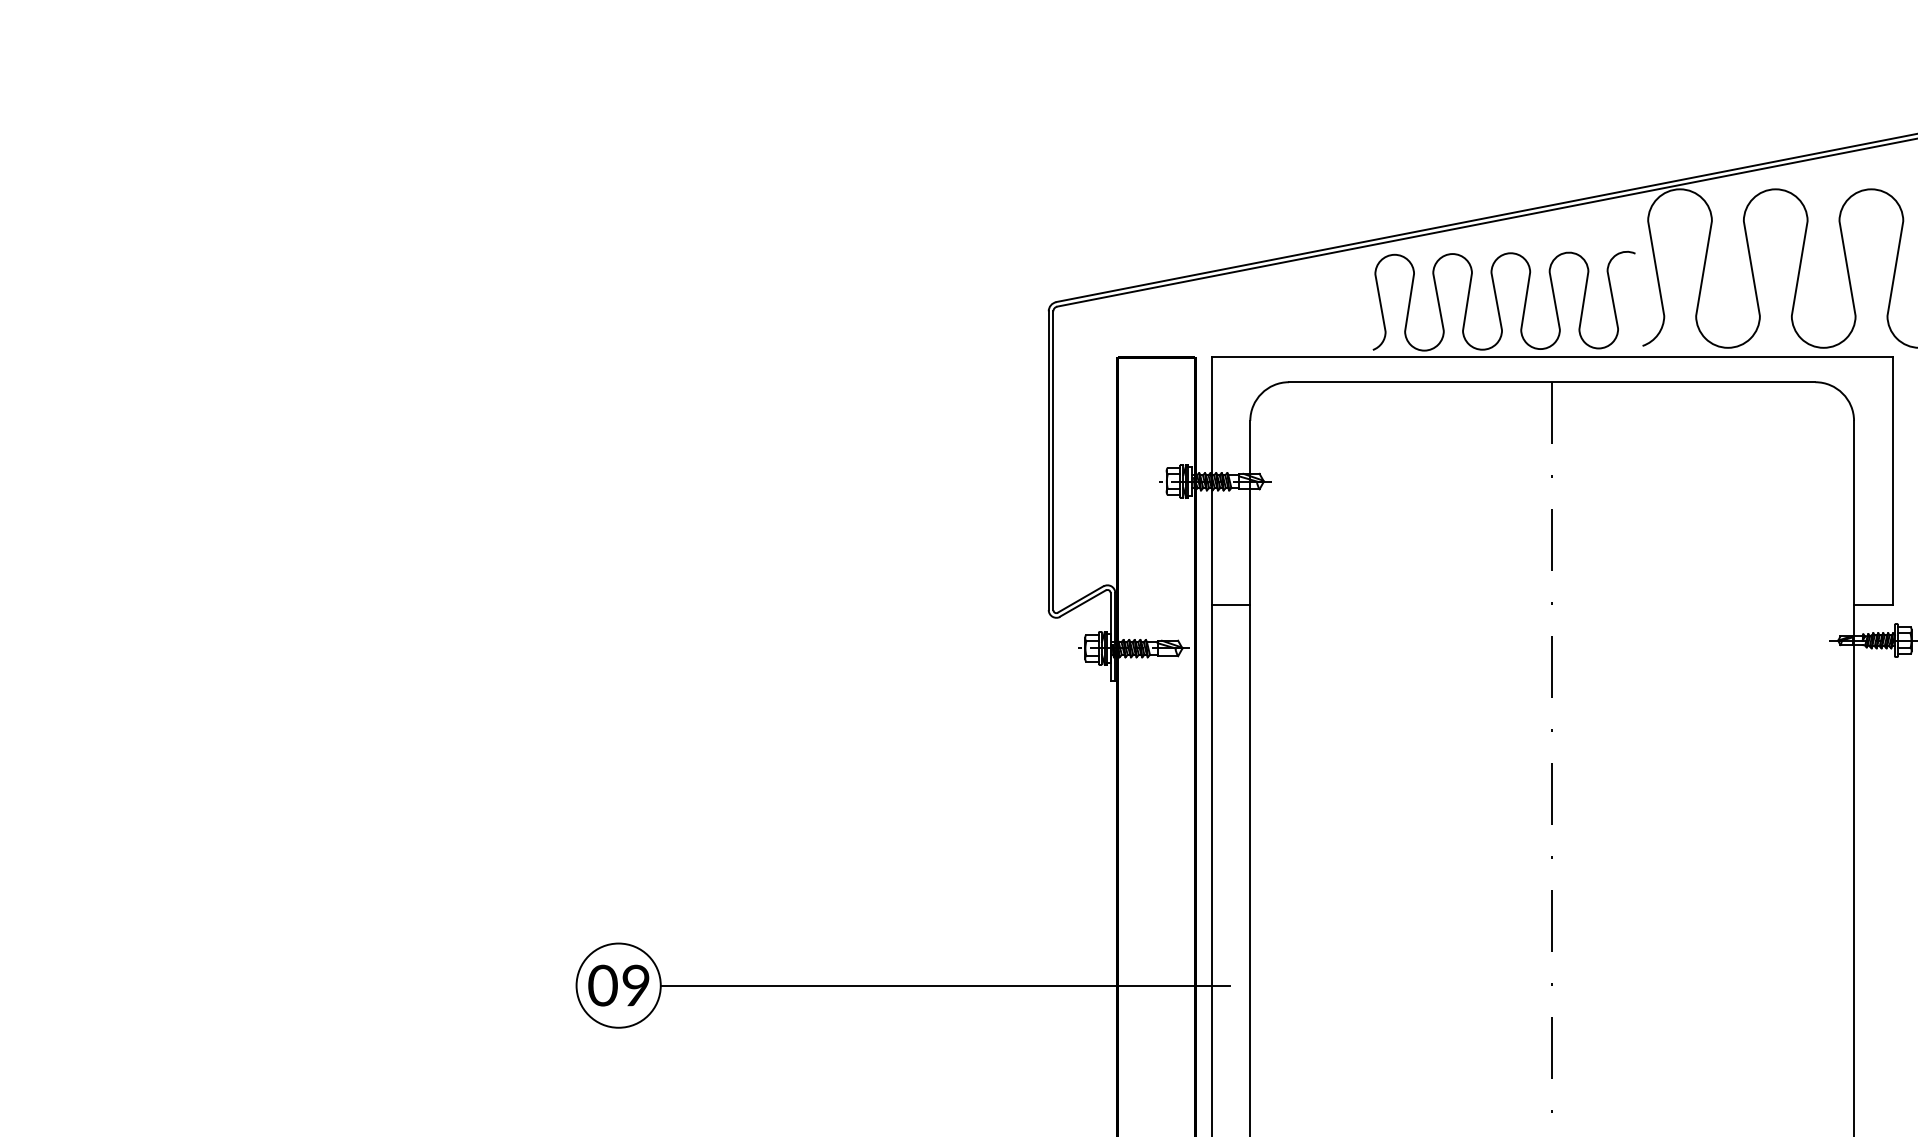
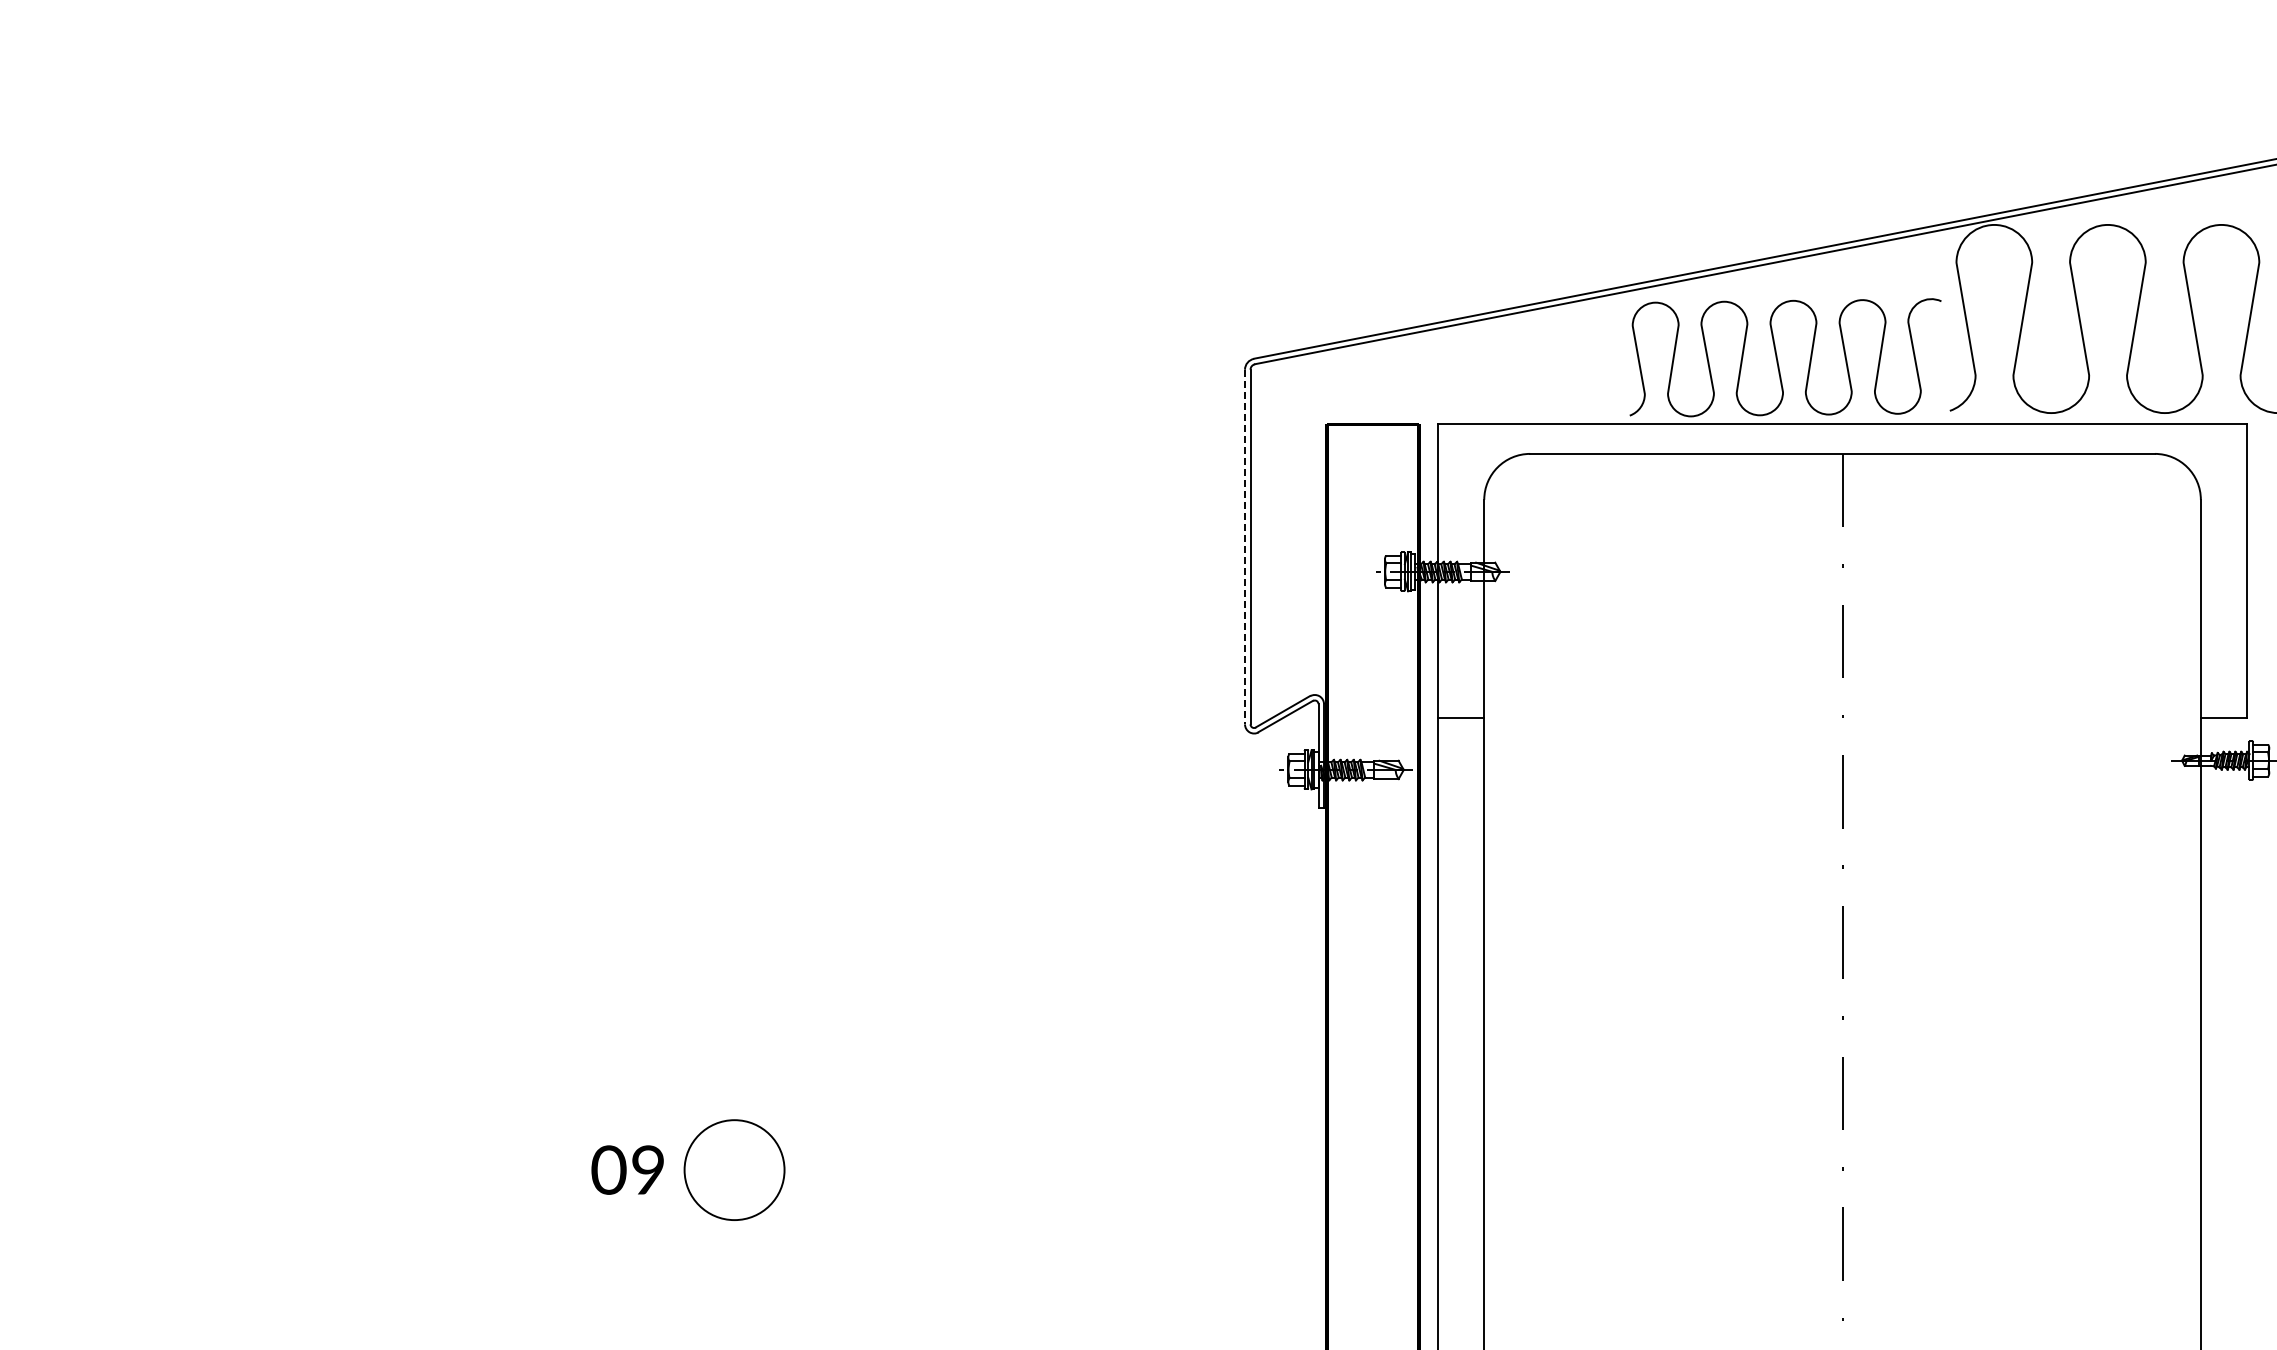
line: (1049, 461) -> (1245, 547), solid -> dashed
text: (618, 985) -> (627, 1169), moved
line: (945, 985) -> (1122, 1170), removed

